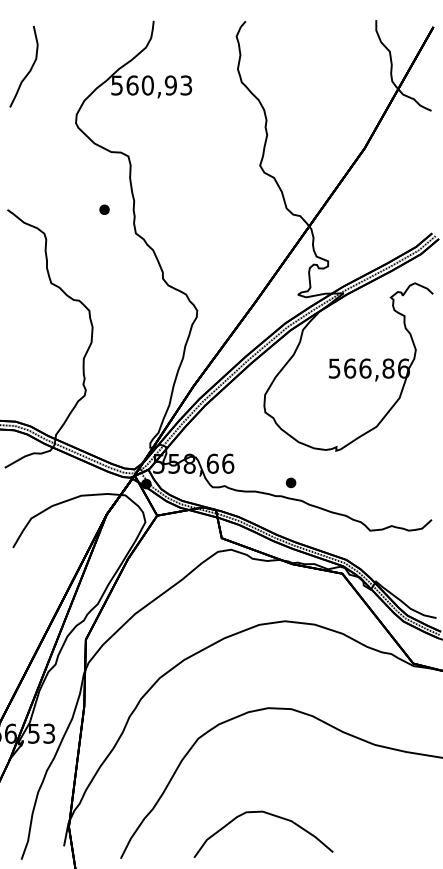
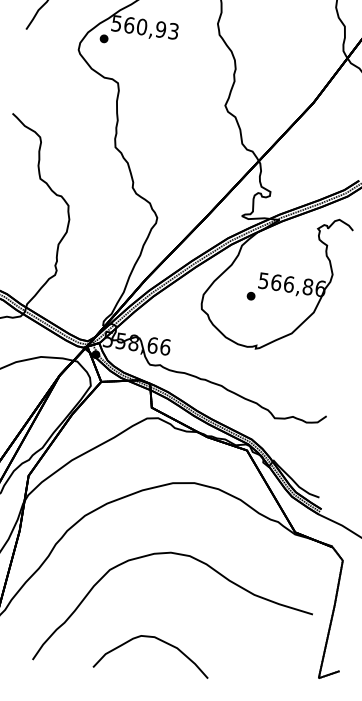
part: (104, 209) -> (104, 38), moved
part: (290, 482) -> (250, 295), moved

